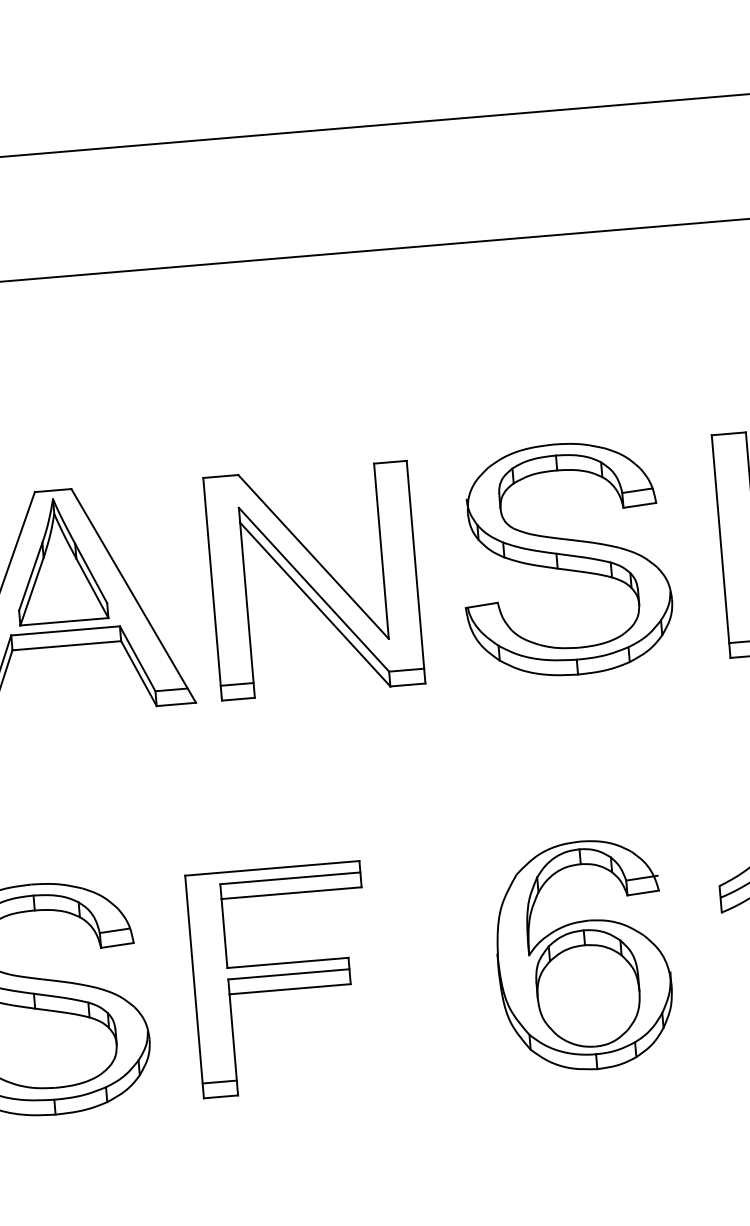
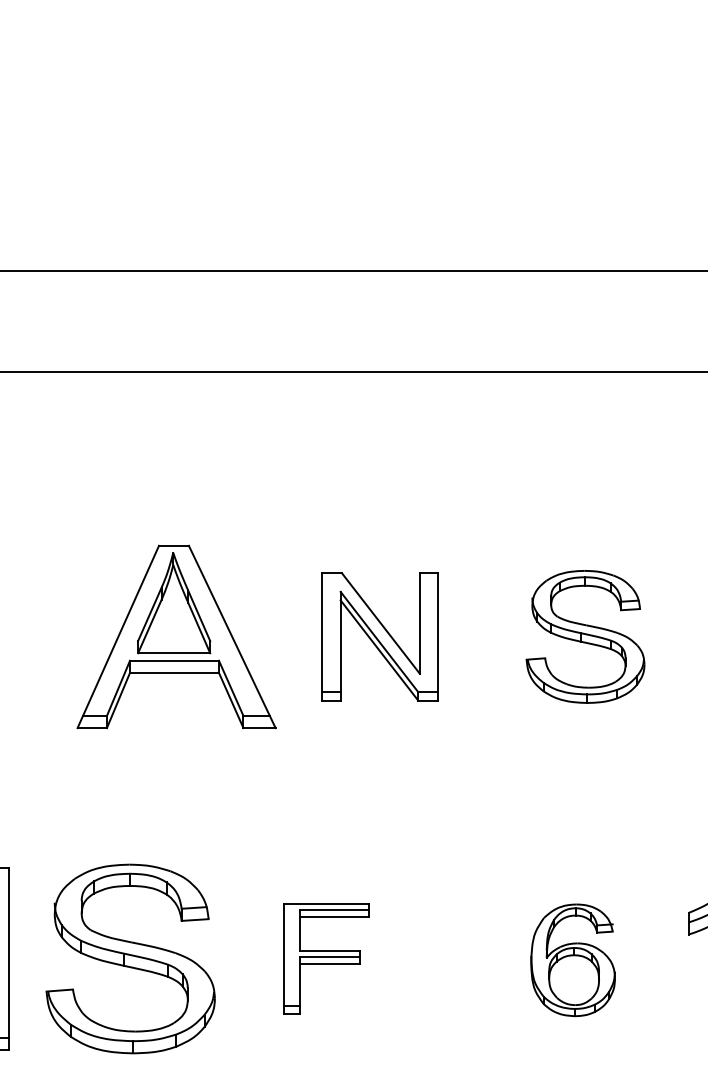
part: (565, 559) -> (585, 636), size x0.7
part: (313, 580) -> (379, 636), size x0.7
part: (582, 956) -> (572, 960), size x0.6
part: (281, 978) -> (326, 958), size x0.6

